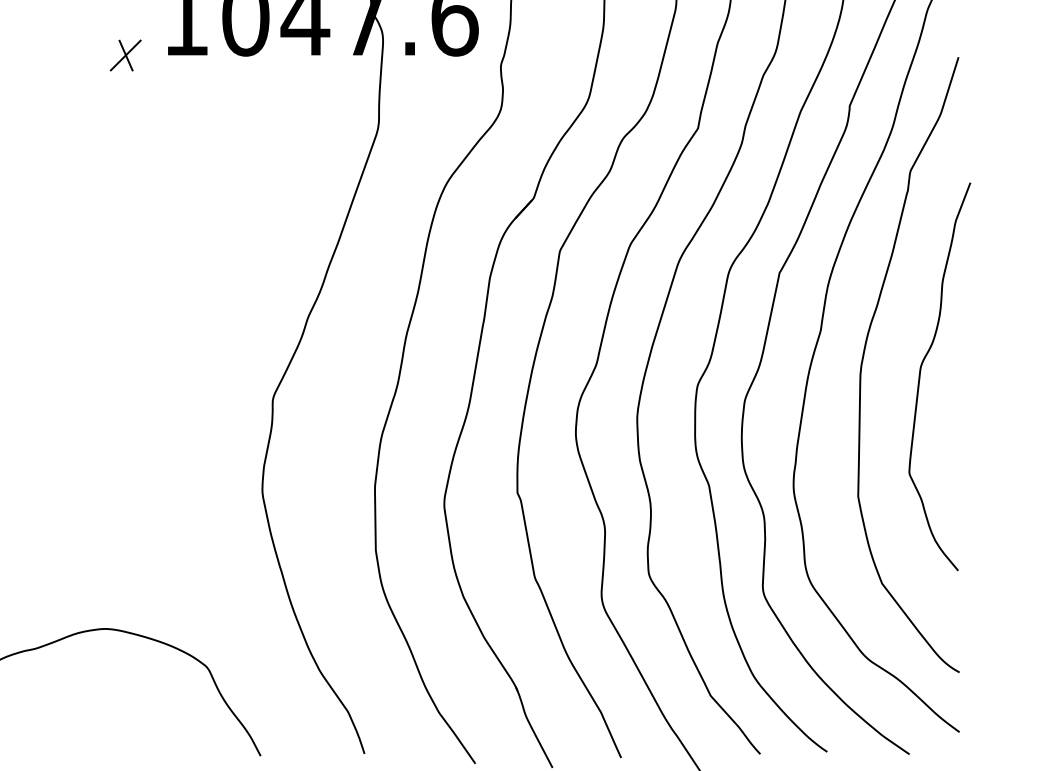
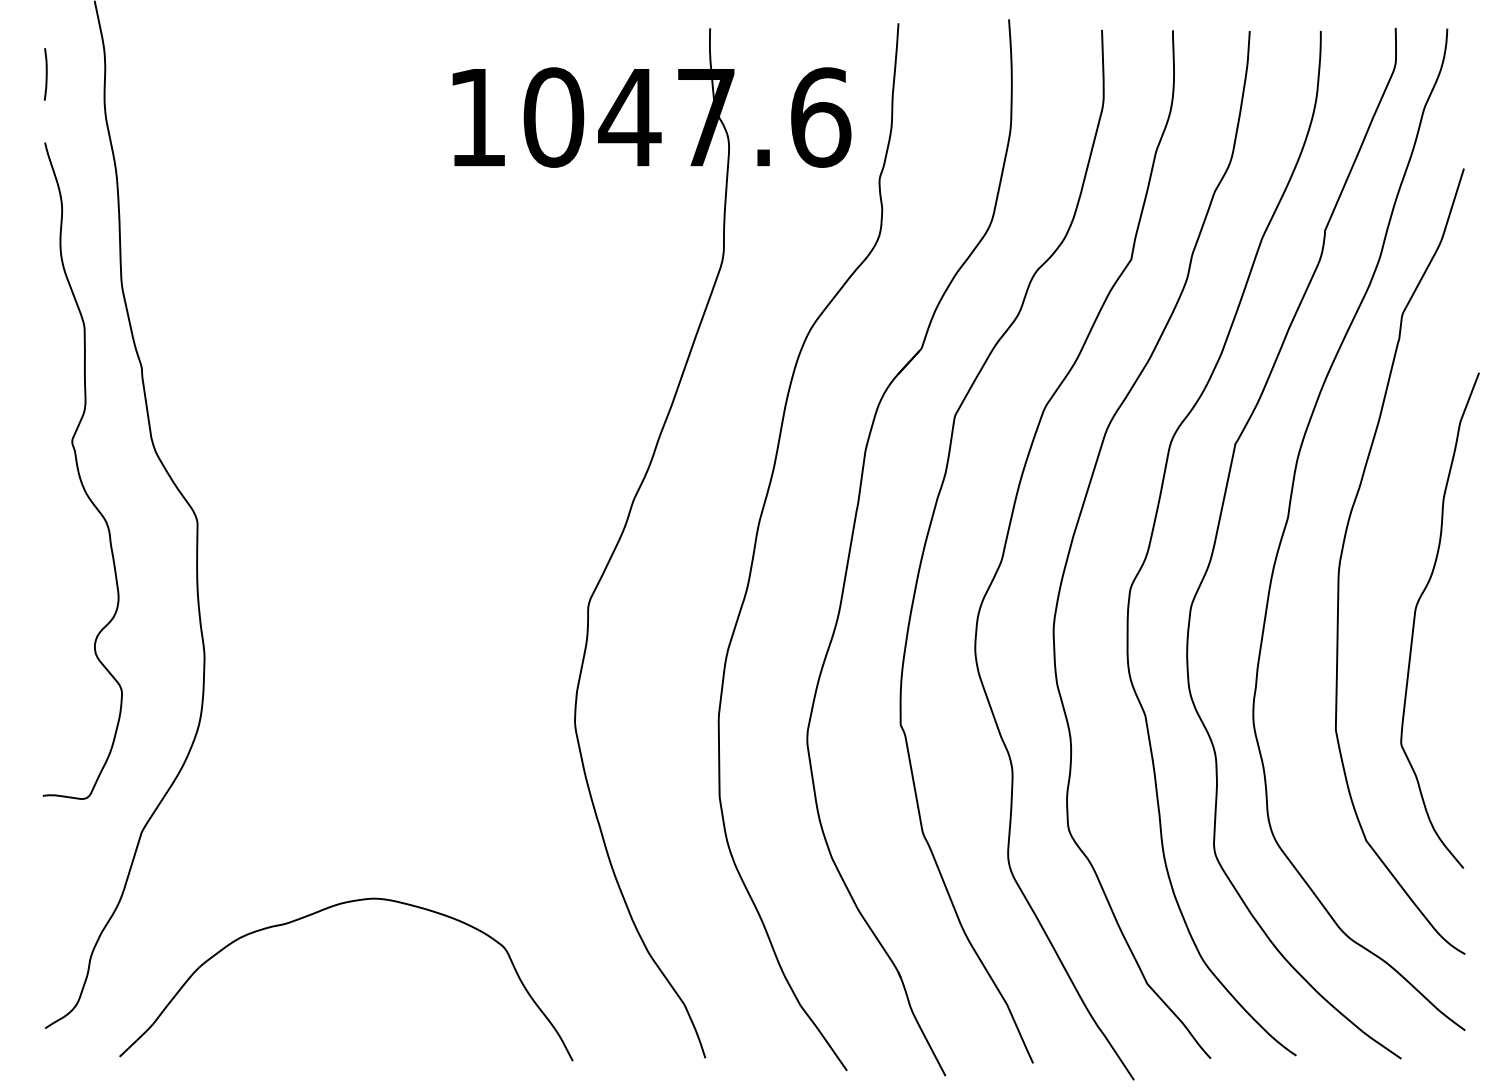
part: (125, 55) -> (400, 166), removed
curve: (920, 376) -> (1415, 620), moved

